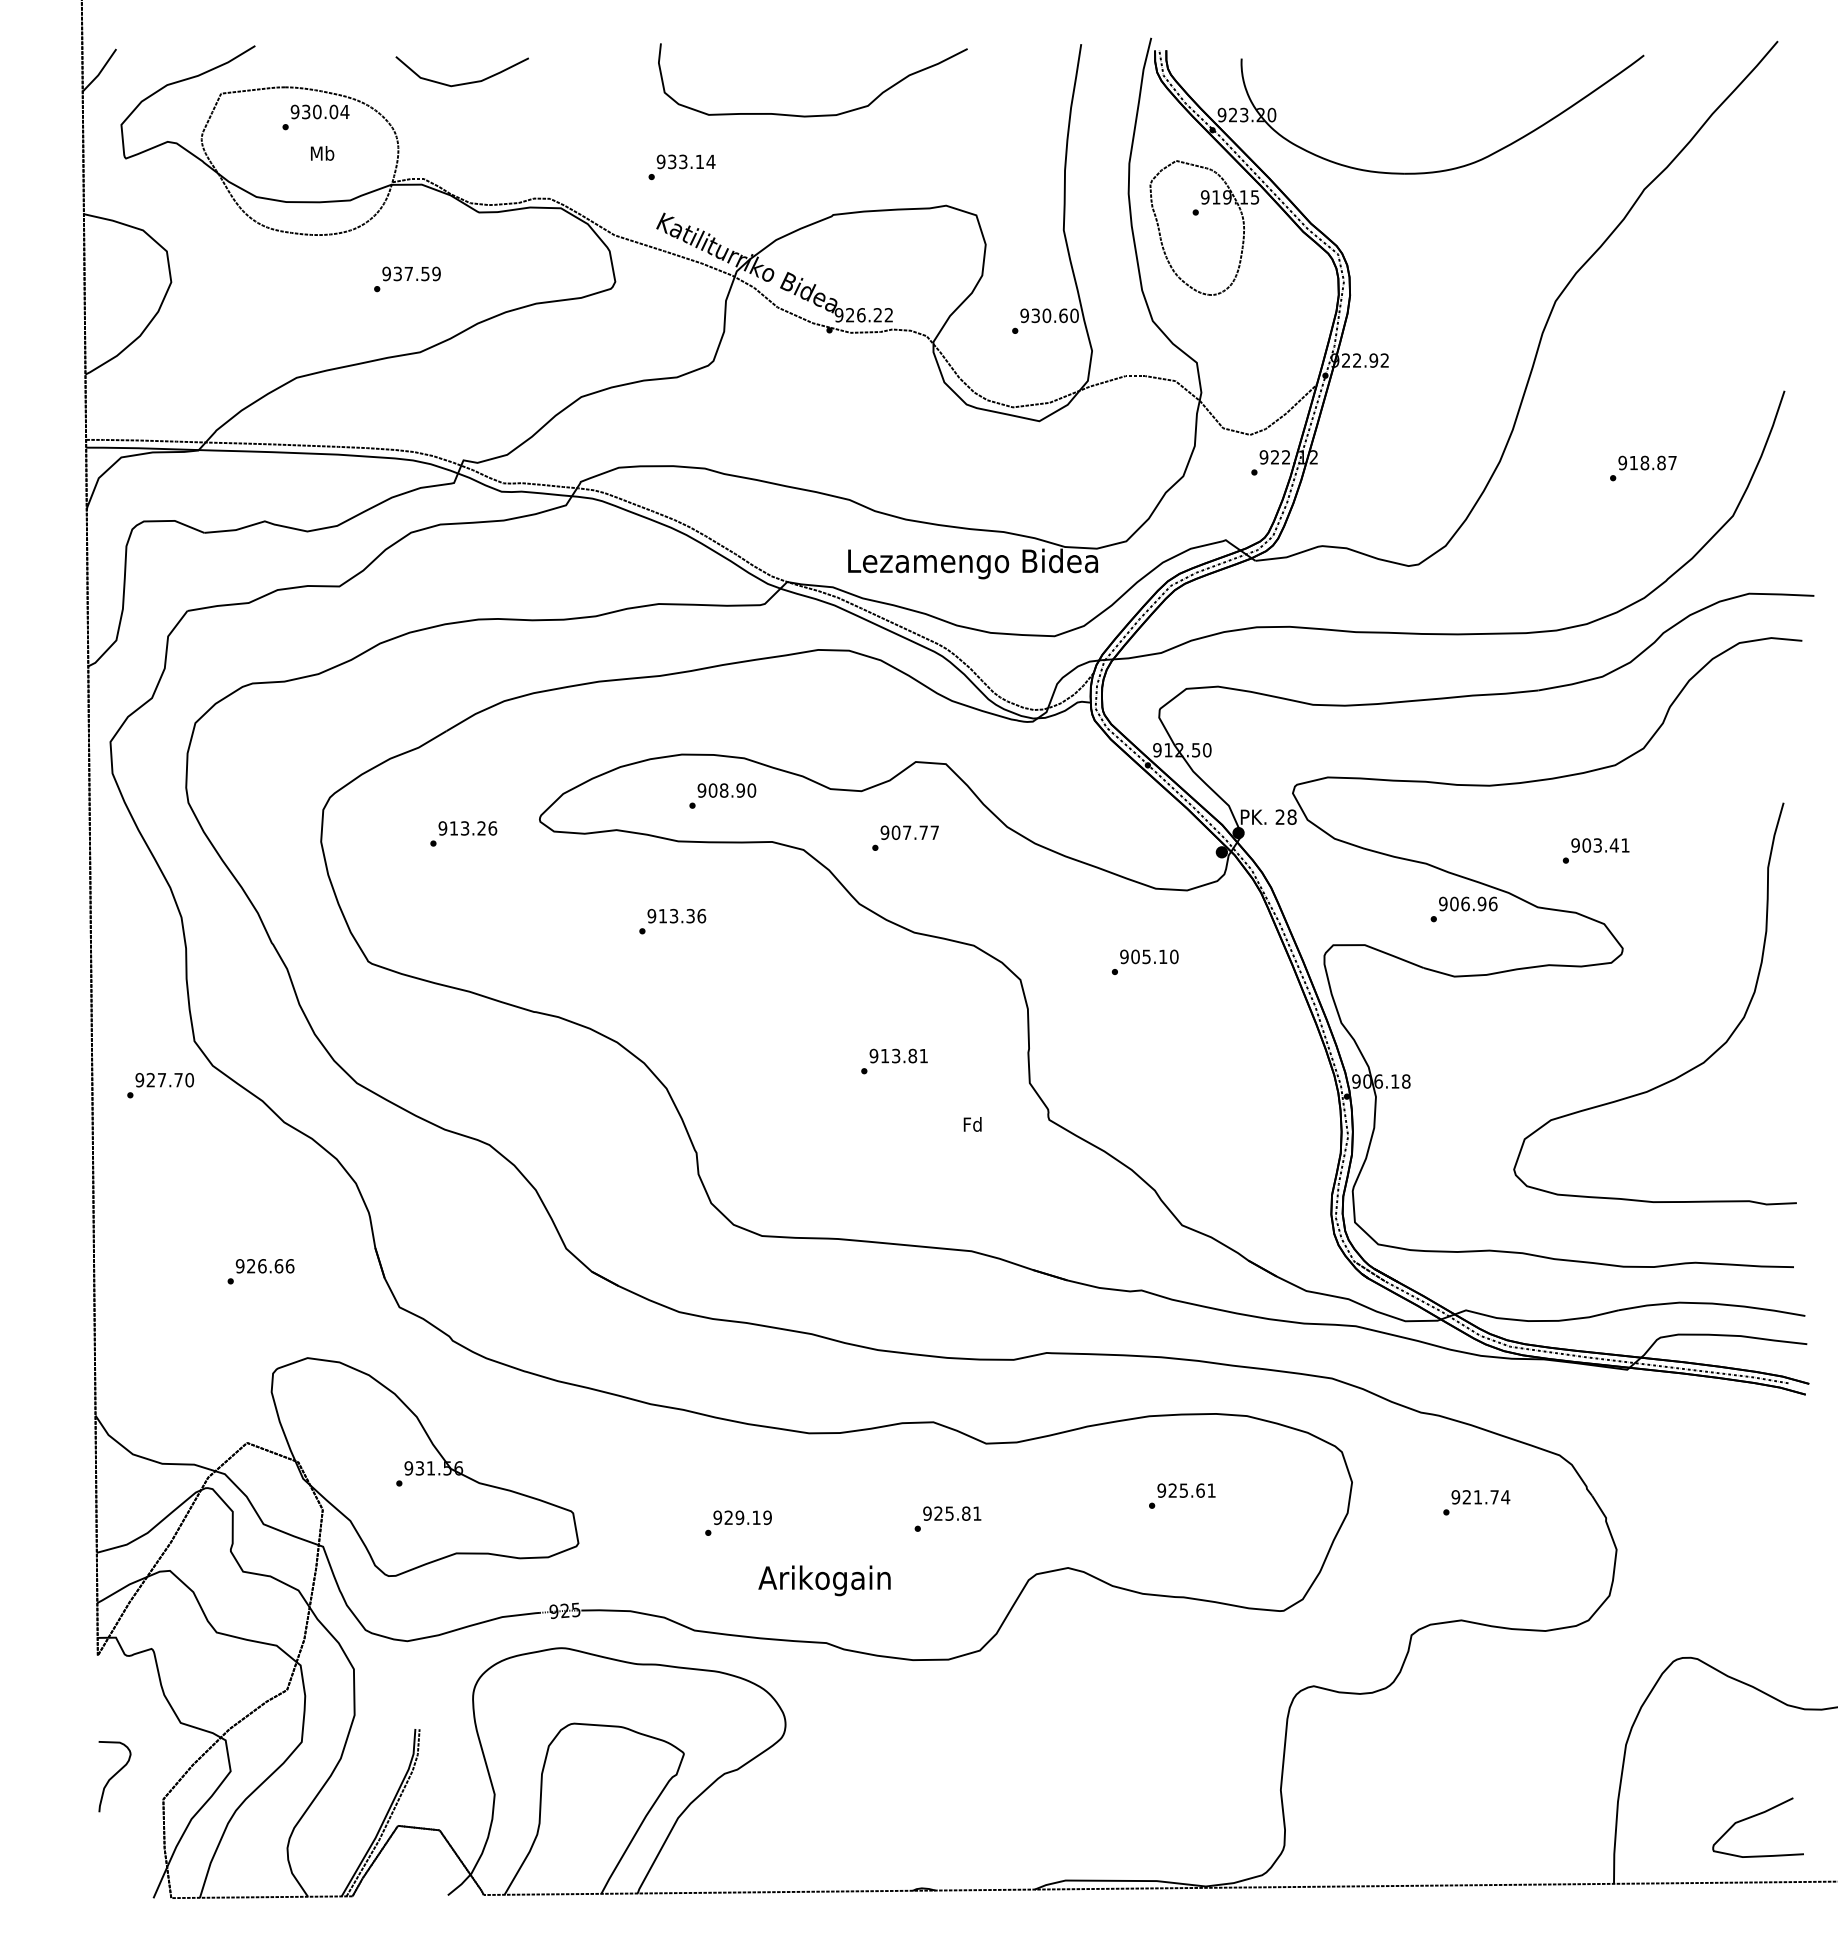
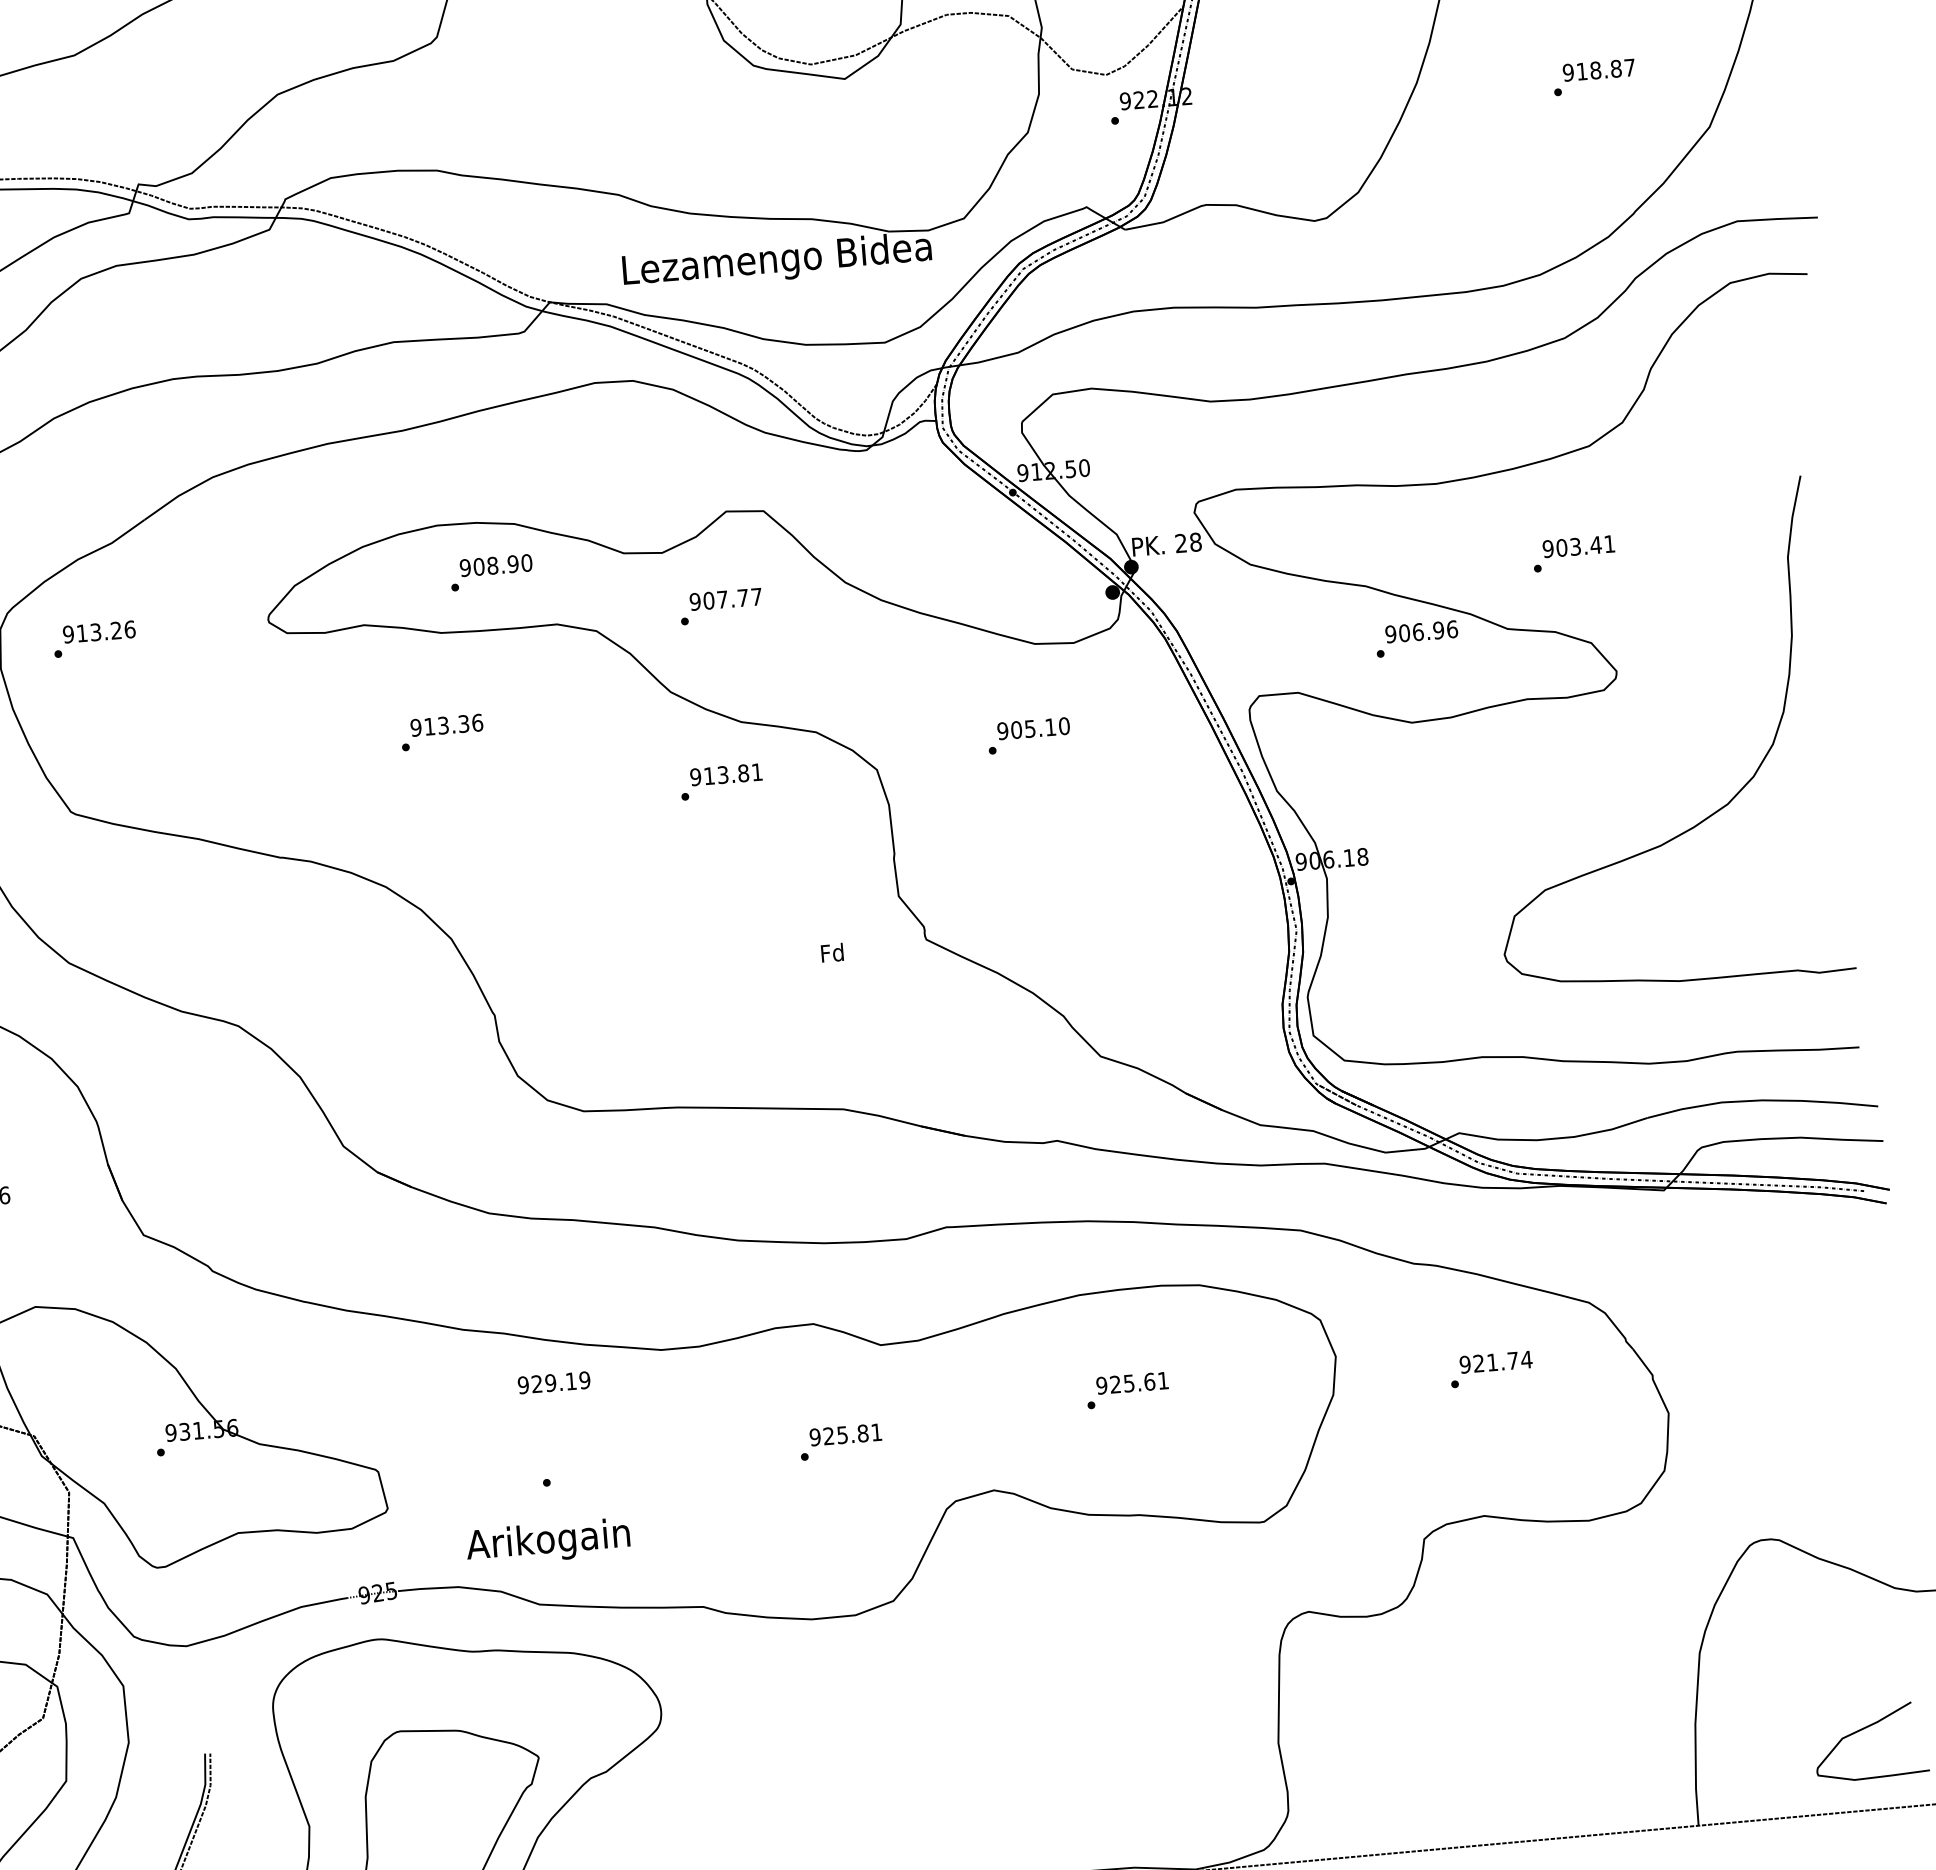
text: (463, 833) -> (94, 638), moved
text: (894, 1061) -> (721, 781), moved
text: (742, 1517) -> (553, 1382), moved
text: (824, 1580) -> (548, 1541), moved

